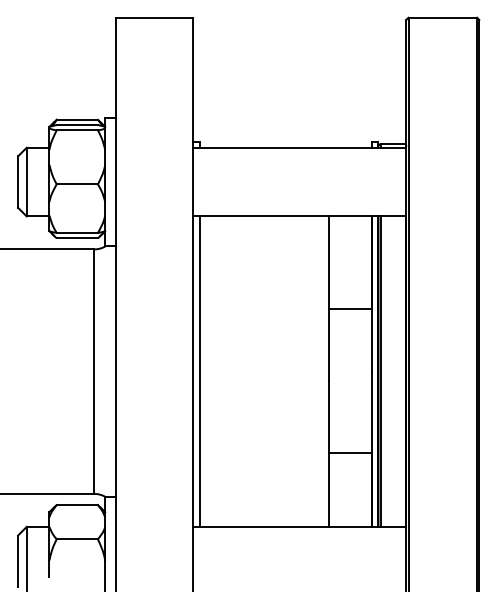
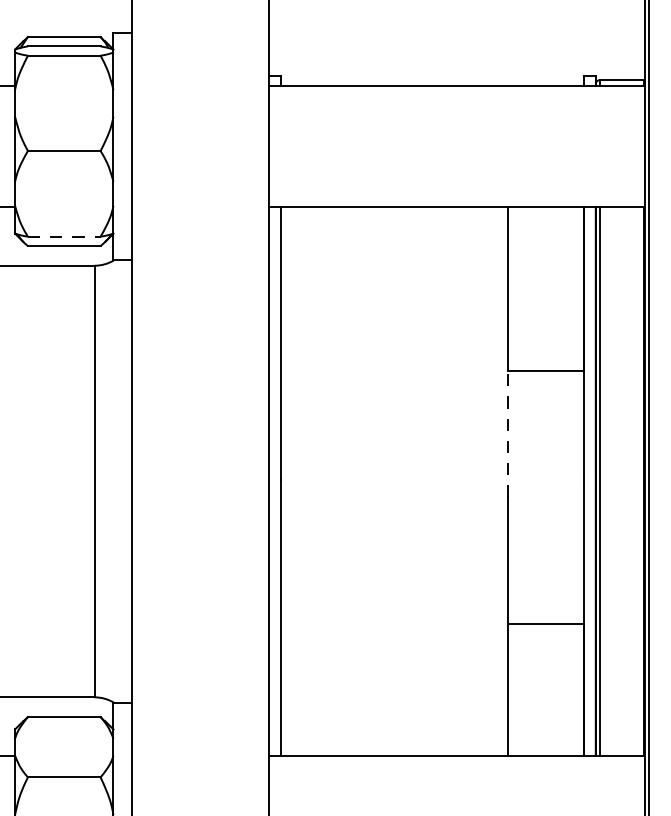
line: (77, 232) -> (64, 235), solid -> dashed
line: (328, 344) -> (507, 433), solid -> dashed

